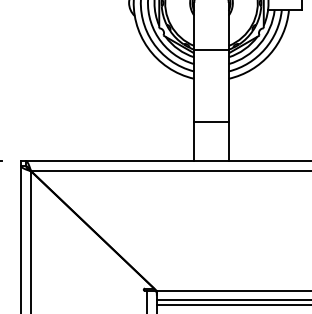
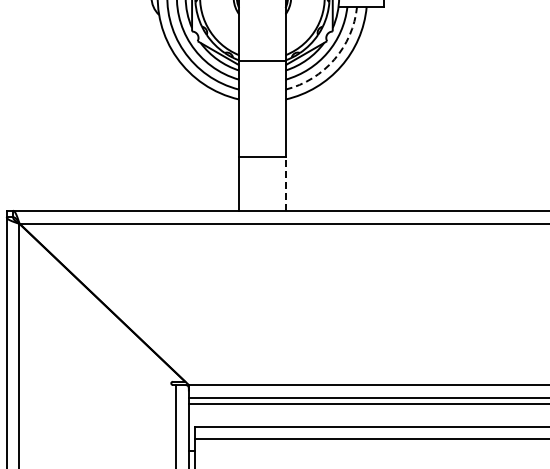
arc: (265, 49) -> (334, 59), solid -> dashed
line: (228, 141) -> (285, 184), solid -> dashed

